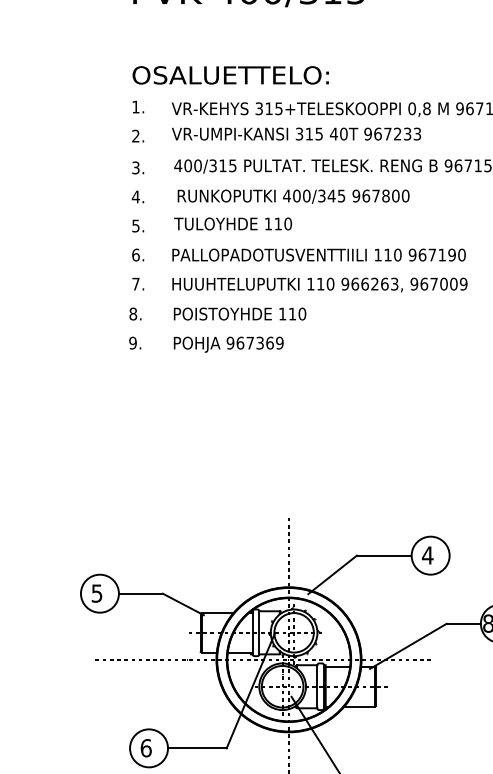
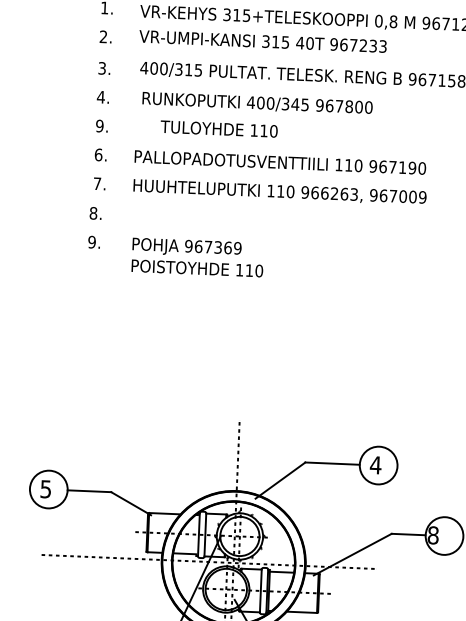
text: (232, 223) -> (218, 128), moved
text: (135, 225) -> (99, 125), 5. -> 9.
text: (239, 313) -> (196, 267), moved

